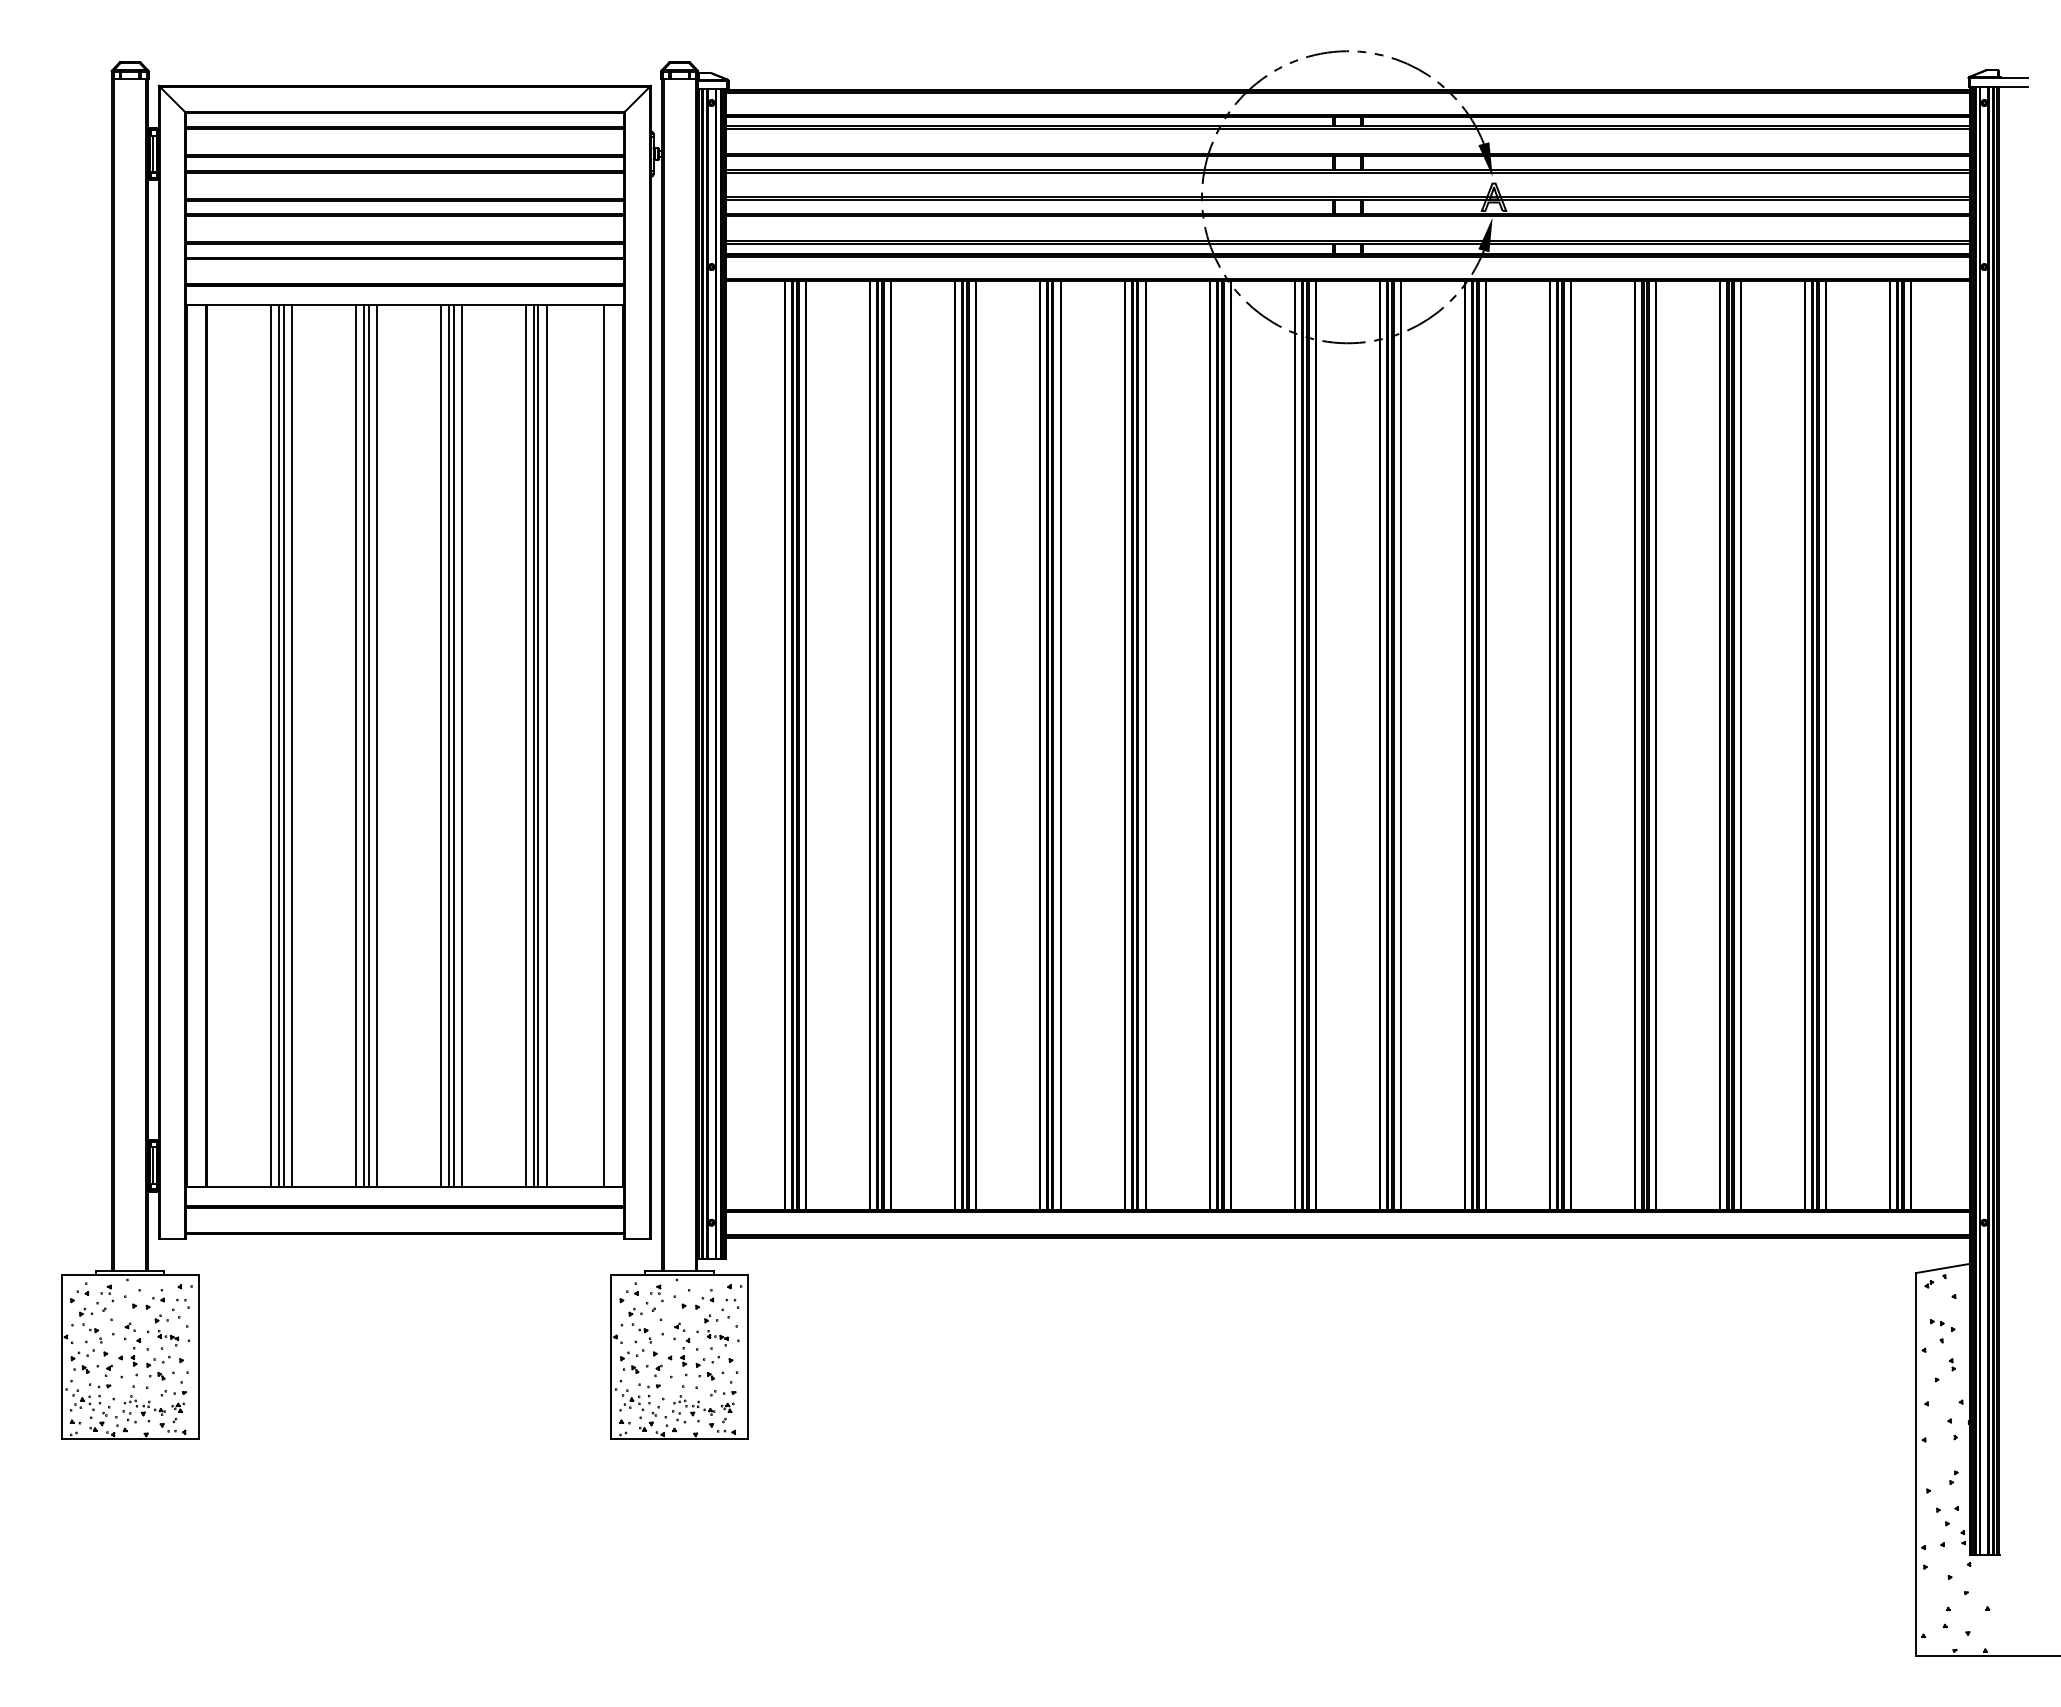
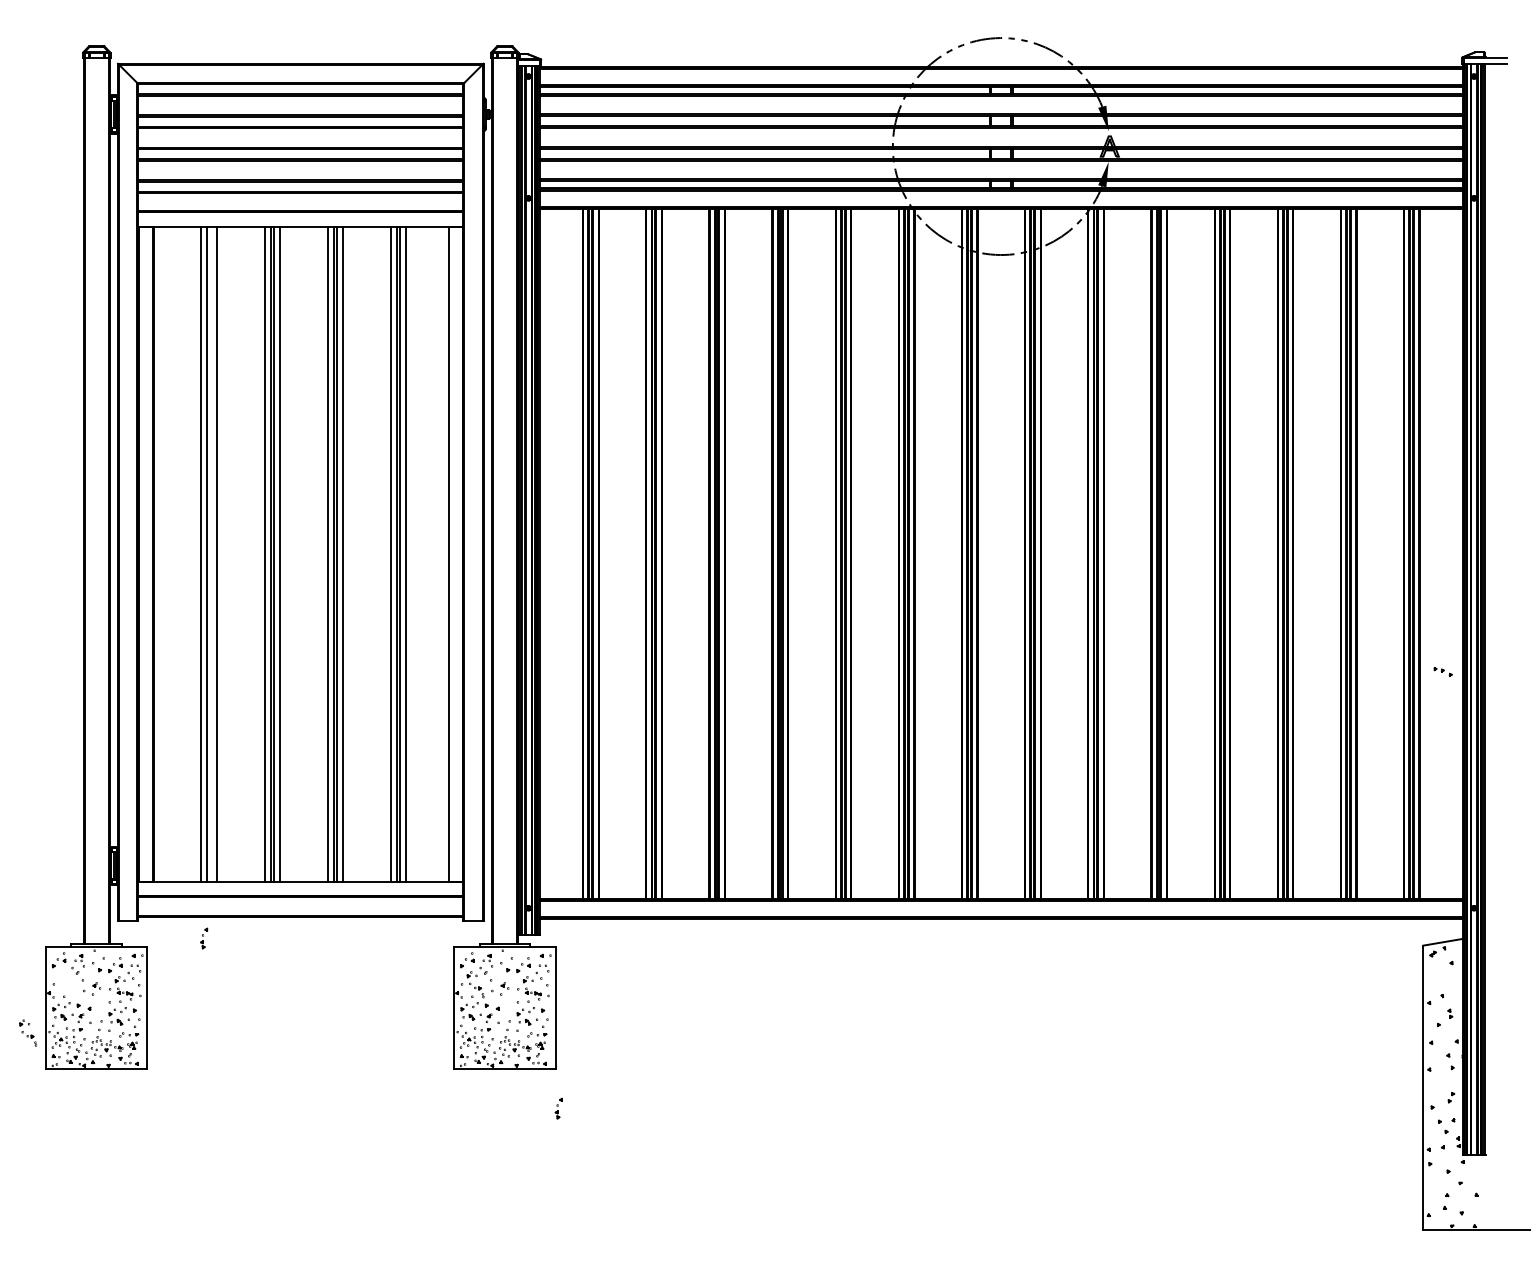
line: (283, 745) -> (210, 553), removed
part: (90, 1325) -> (27, 1032), moved
part: (1942, 1325) -> (1442, 671), moved
part: (135, 1352) -> (203, 938), moved
part: (685, 1352) -> (559, 1108), moved

